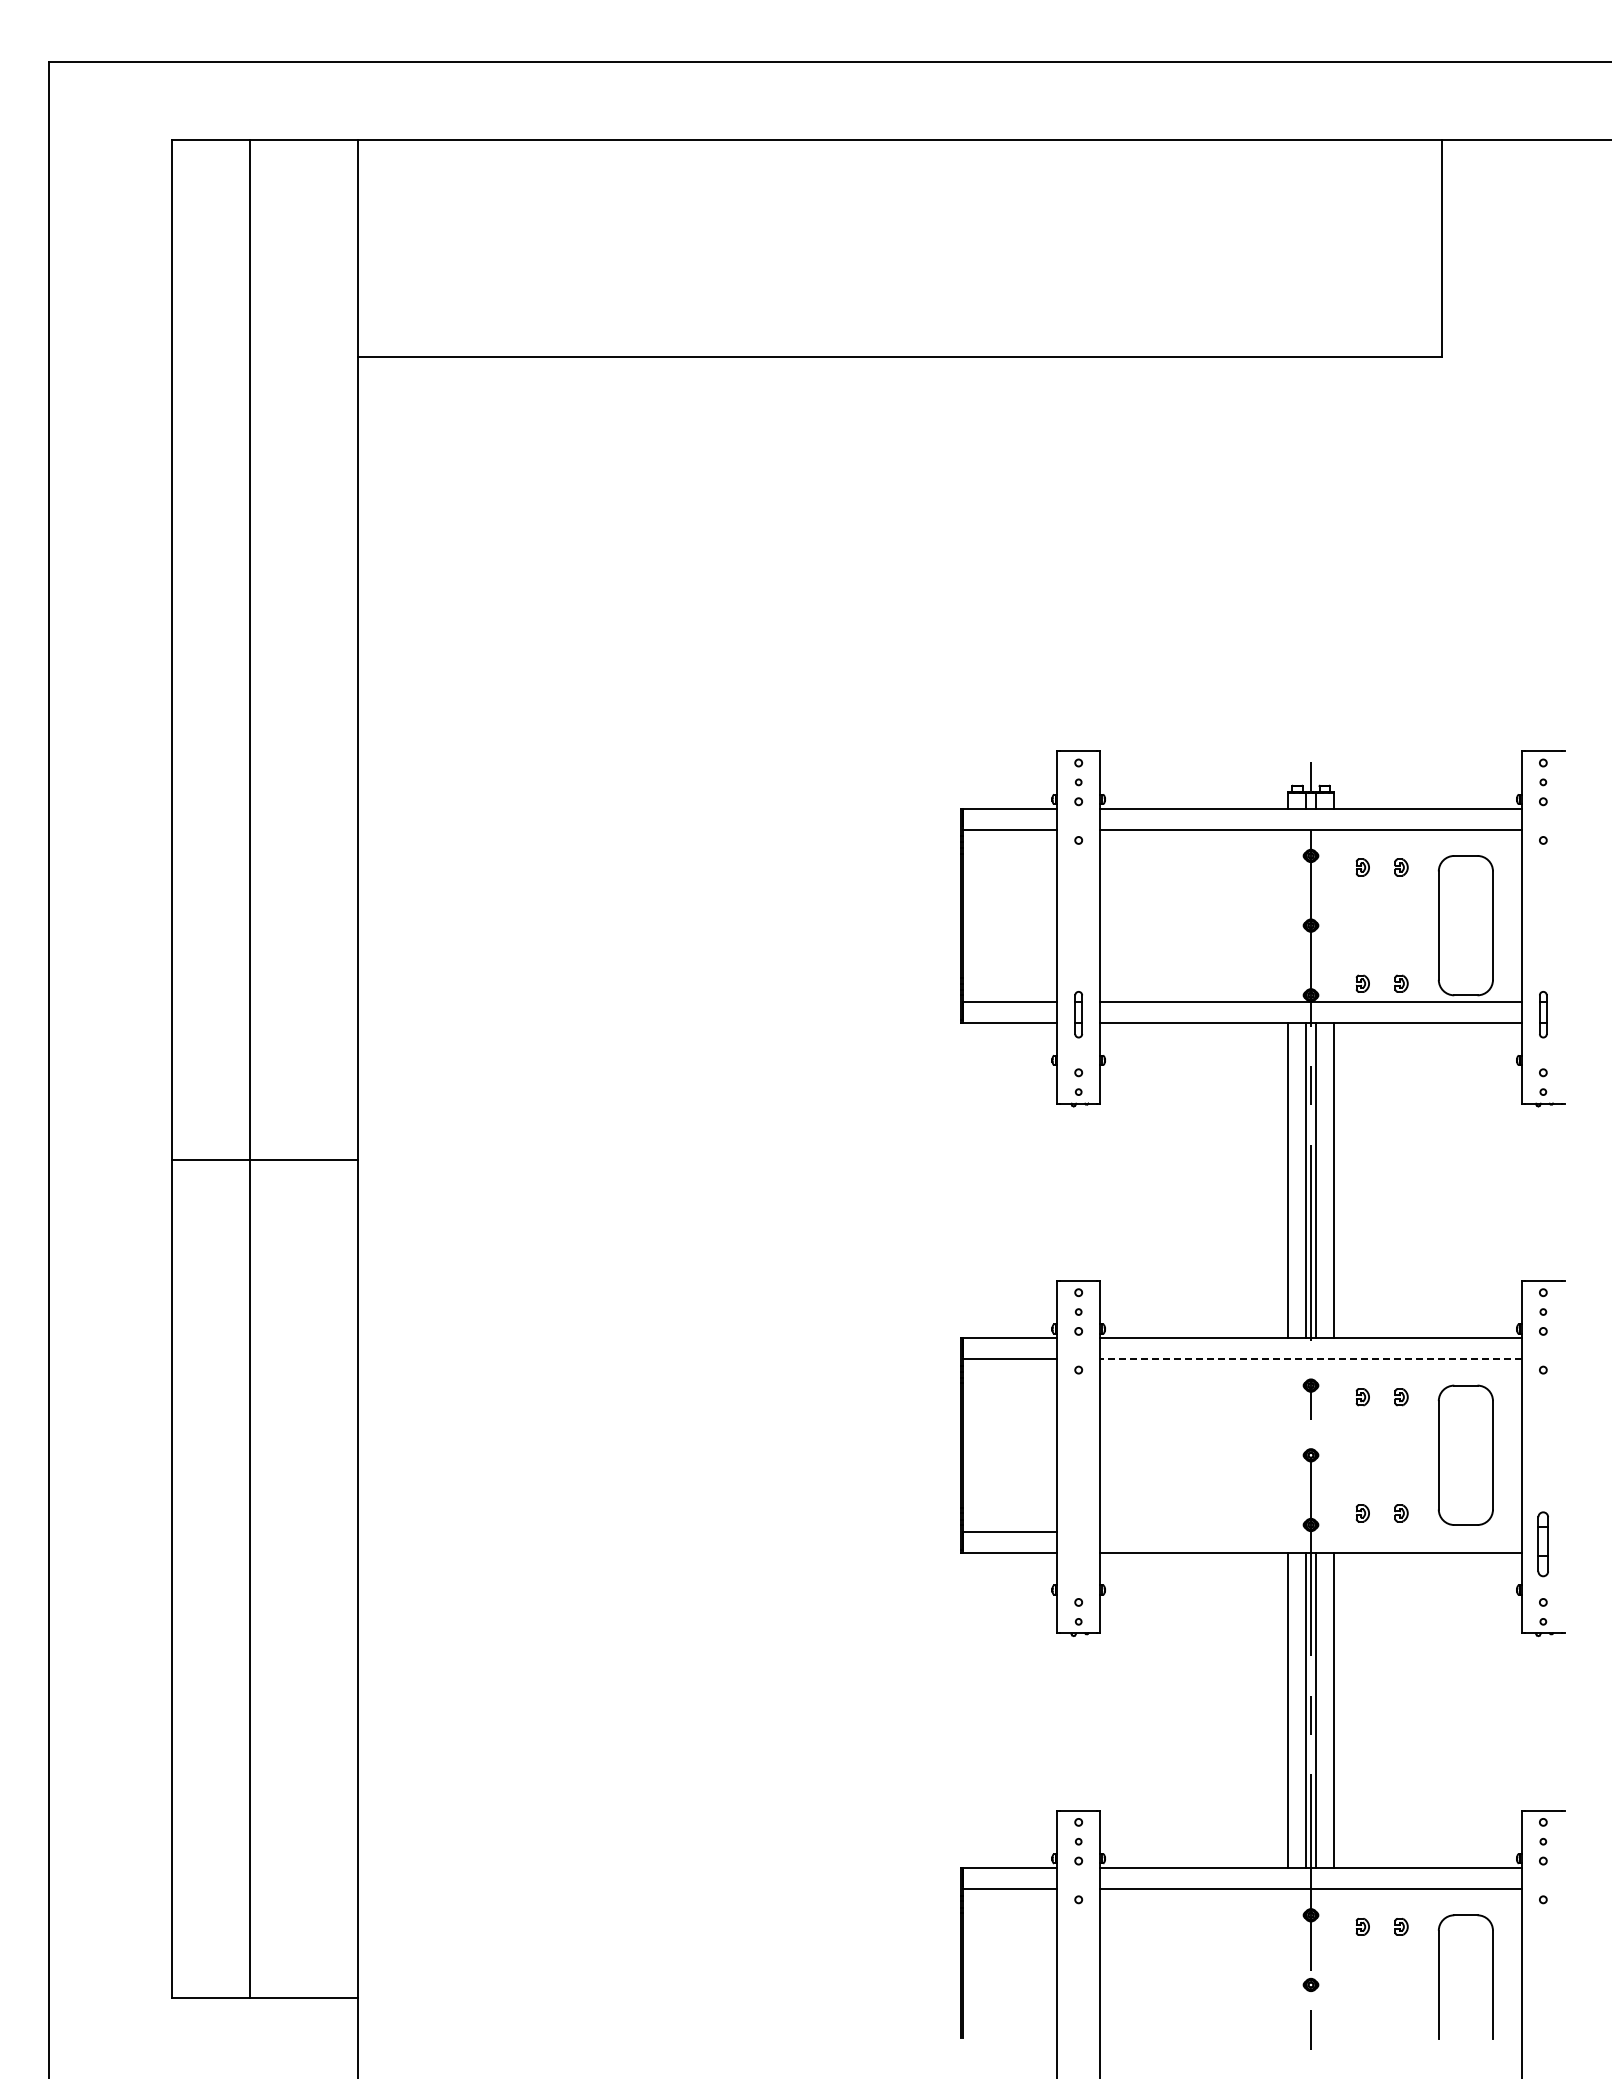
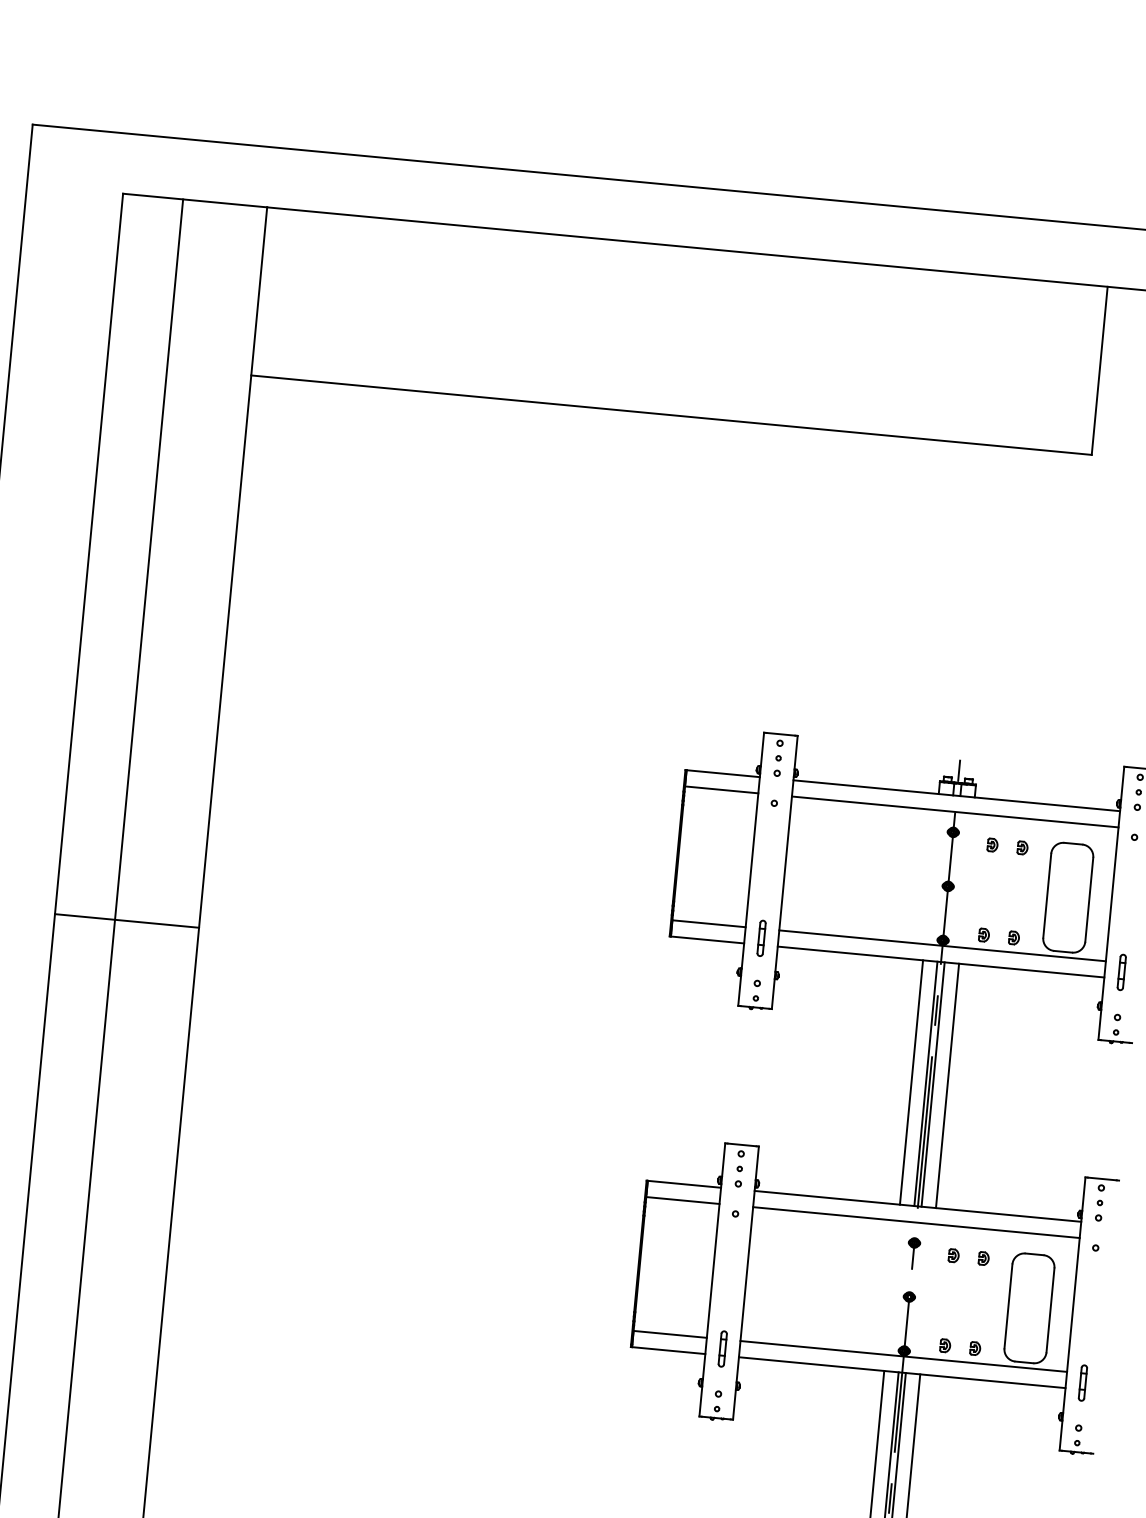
line: (265, 1160) -> (127, 921), moved
line: (1311, 1359) -> (916, 1222), dashed -> solid
line: (1310, 1531) -> (903, 1356), added
part: (1078, 1544) -> (722, 1349), added
part: (1543, 1544) -> (1083, 1383), size x0.71

